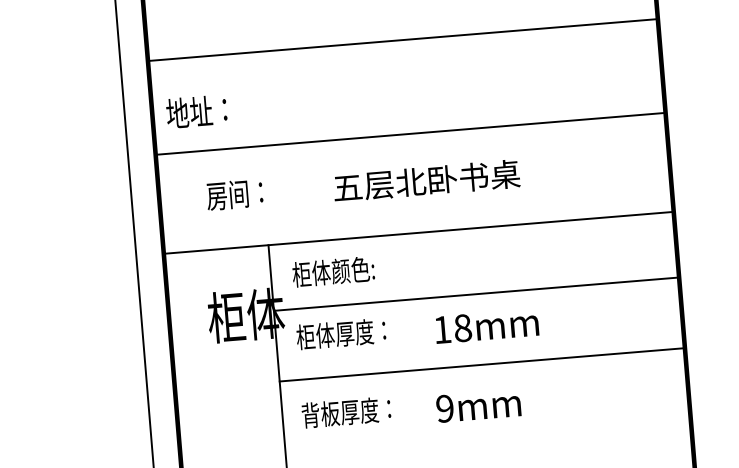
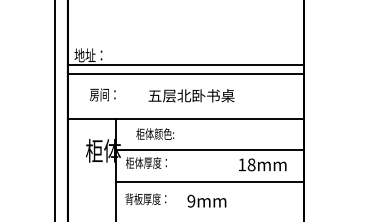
line: (402, 40) -> (185, 65), moved
text: (333, 270) -> (155, 133), moved
text: (486, 325) -> (262, 164), moved

